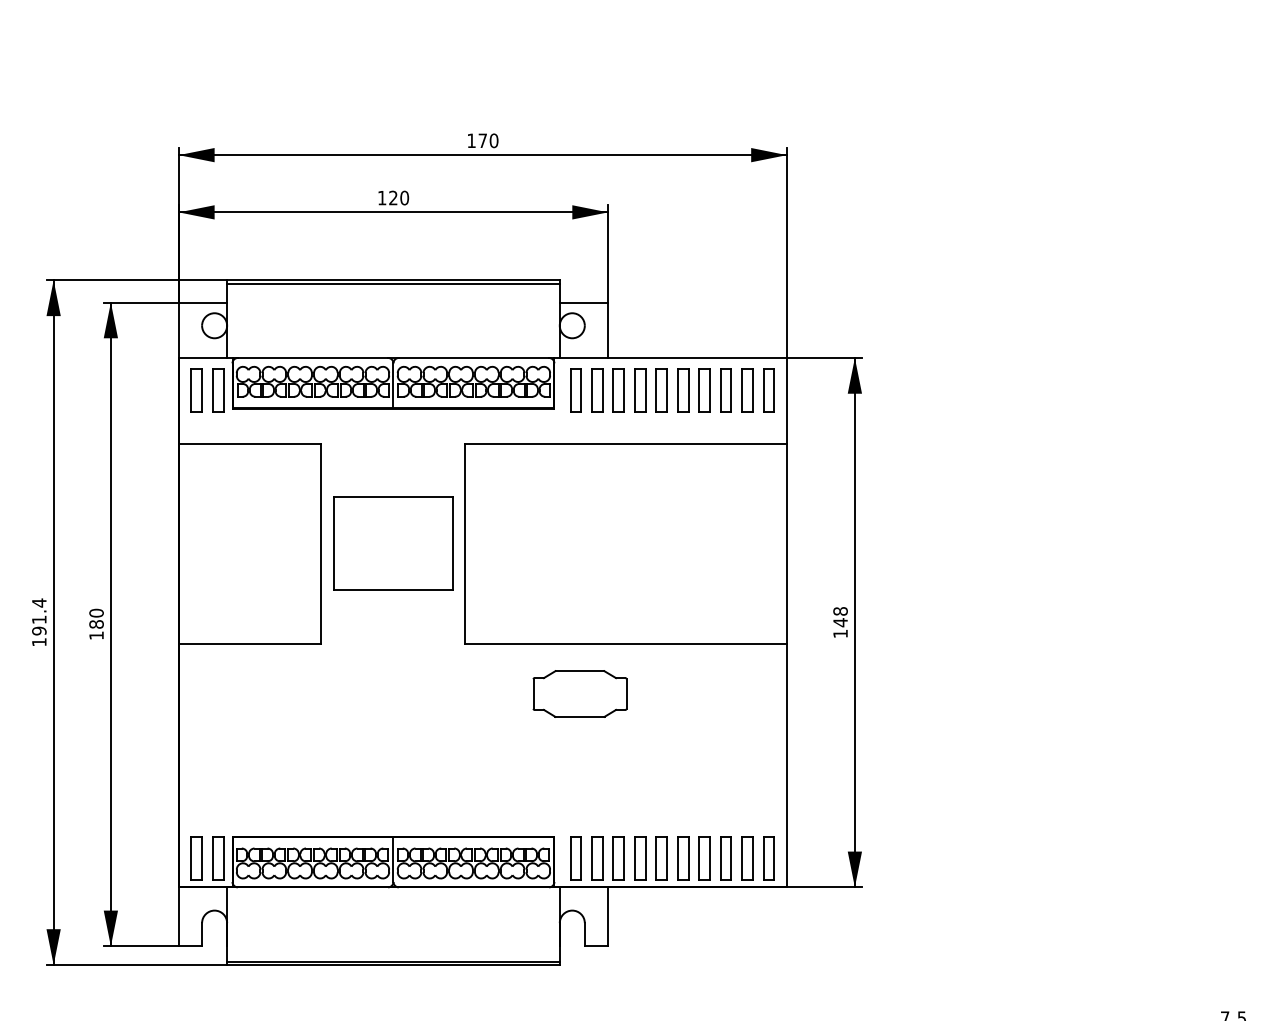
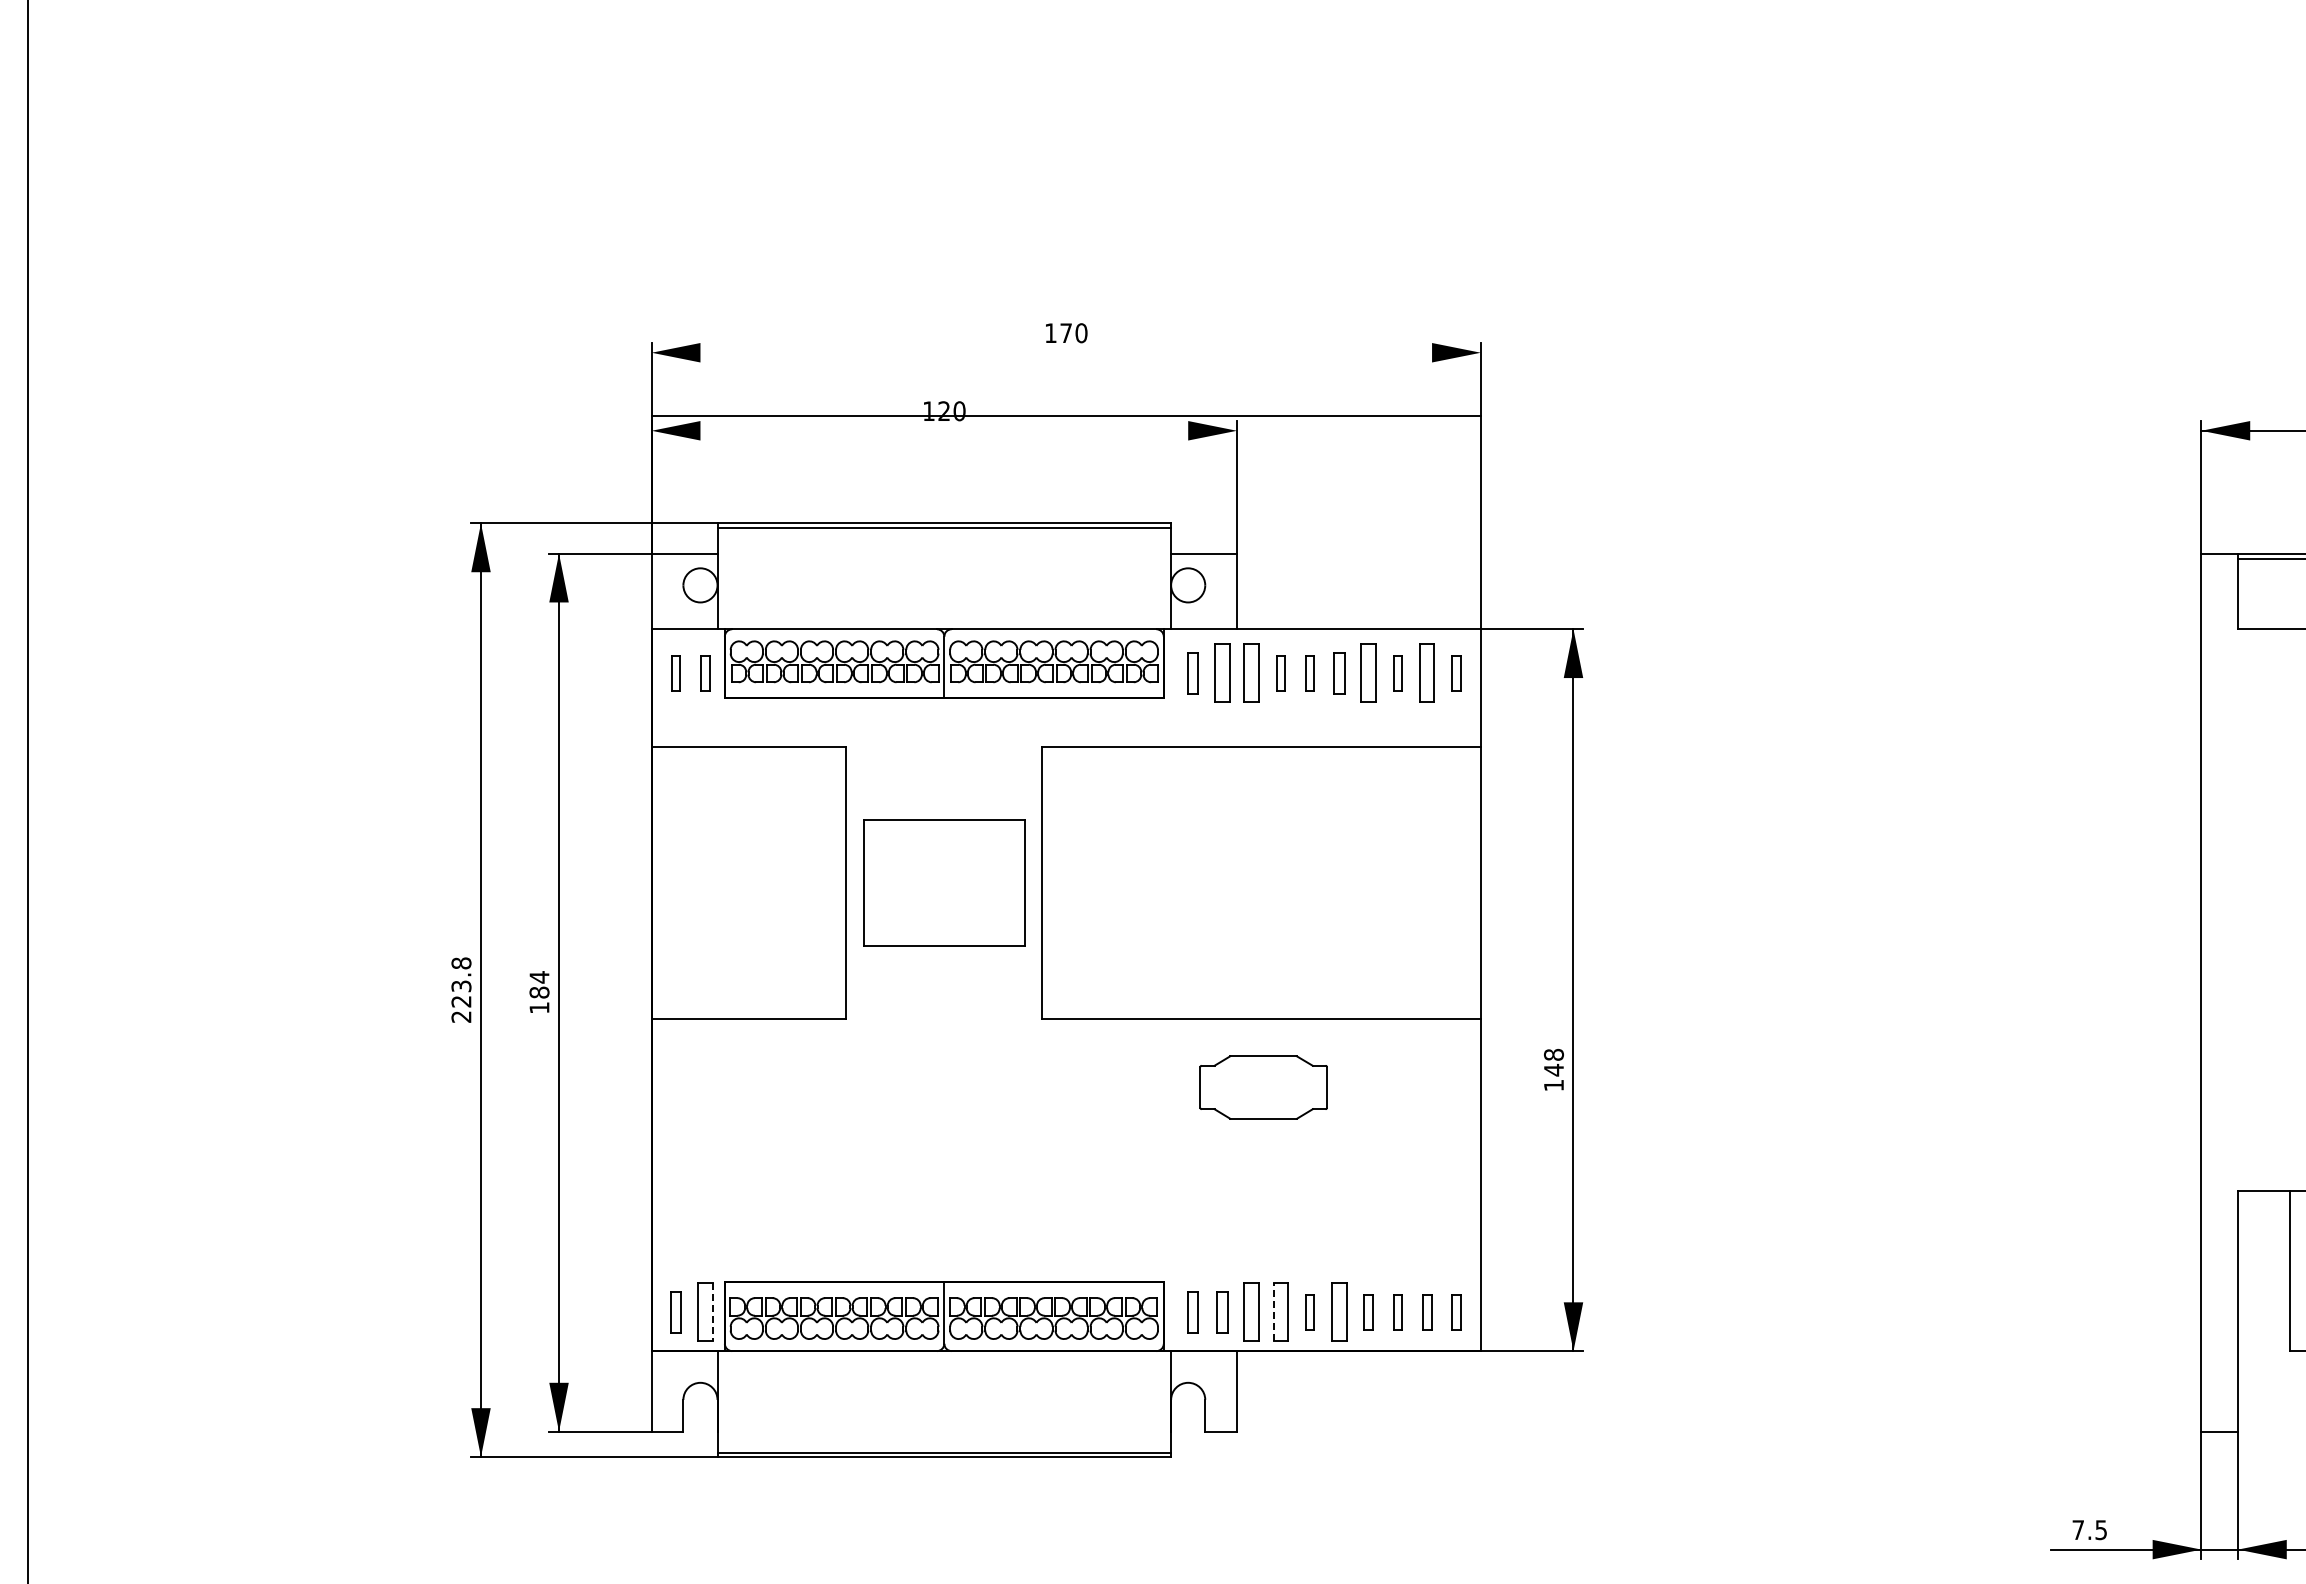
line: (482, 154) -> (1065, 415), moved
line: (392, 212) -> (943, 430), removed
part: (196, 389) -> (675, 672), size x0.6
part: (218, 389) -> (705, 672), size x0.6
part: (575, 389) -> (1192, 672), size x0.7
part: (640, 389) -> (1280, 672), size x0.6
part: (661, 389) -> (1309, 672), size x0.6
part: (683, 389) -> (1339, 672), size x0.7
part: (725, 389) -> (1397, 672), size x0.6
part: (769, 389) -> (1456, 672), size x0.6
text: (96, 613) -> (539, 977), 180 -> 184
text: (39, 622) -> (461, 989), 191.4 -> 223.8
text: (840, 622) -> (1553, 1069), moved
part: (579, 694) -> (1263, 1087), moved
part: (196, 858) -> (675, 1311), size x0.7
part: (575, 858) -> (1192, 1311), size x0.7
part: (597, 858) -> (1222, 1311), size x0.7
line: (634, 858) -> (1273, 1311), solid -> dashed
part: (661, 858) -> (1309, 1311), size x0.6
part: (704, 858) -> (1368, 1311), size x0.6
part: (725, 858) -> (1397, 1311), size x0.6
part: (747, 858) -> (1426, 1311), size x0.6
part: (769, 858) -> (1456, 1311), size x0.6
line: (223, 859) -> (712, 1312), solid -> dashed

